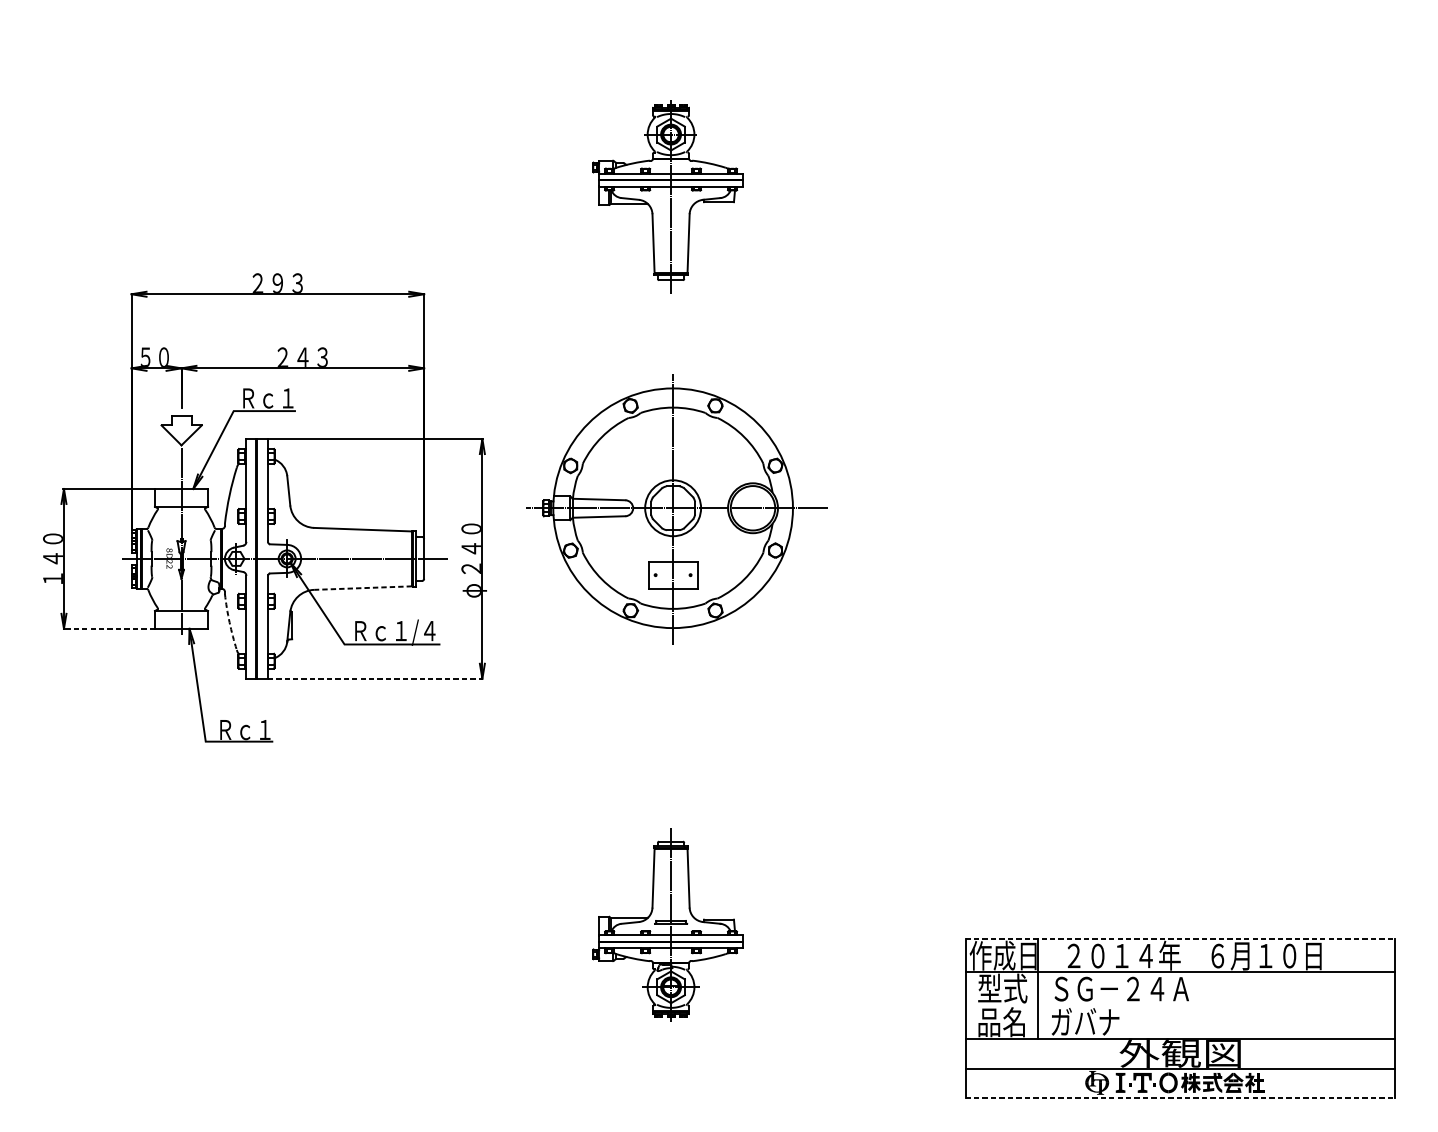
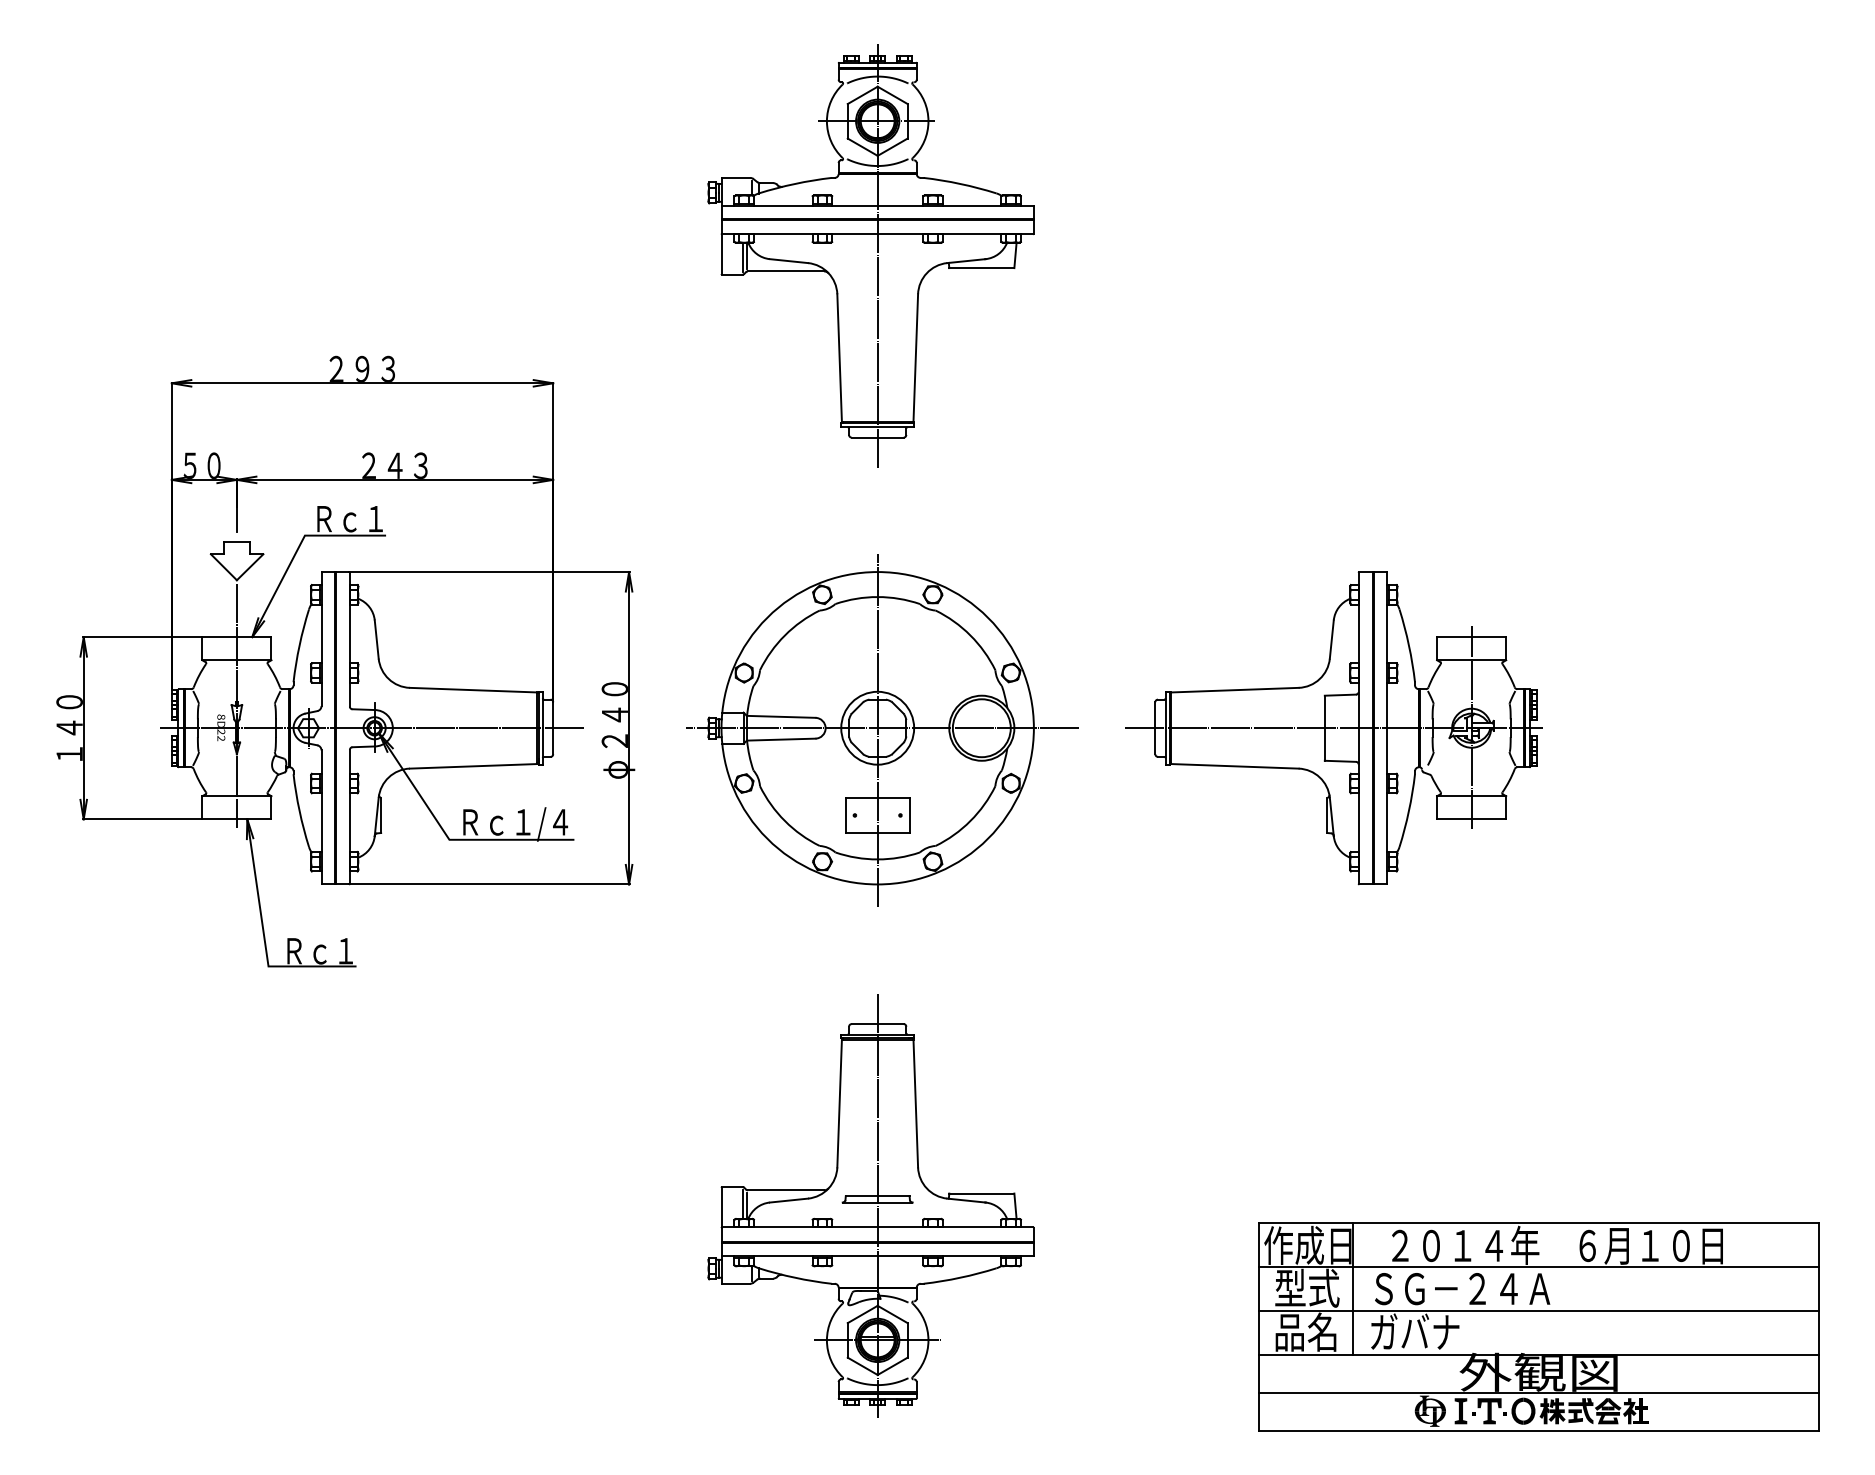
part: (667, 196) -> (870, 255), size x1.67
part: (676, 509) -> (882, 730), moved
part: (1022, 559) -> (1333, 728), added
line: (363, 588) -> (473, 766), dashed -> solid
arc: (229, 622) -> (299, 810), dashed -> solid
line: (109, 628) -> (142, 819), dashed -> solid
line: (376, 678) -> (490, 884), dashed -> solid
part: (667, 925) -> (870, 1205), size x1.67
line: (1180, 938) -> (1538, 1223), dashed -> solid
line: (1180, 1005) -> (1538, 1310), added
line: (1180, 1097) -> (1538, 1430), dashed -> solid

